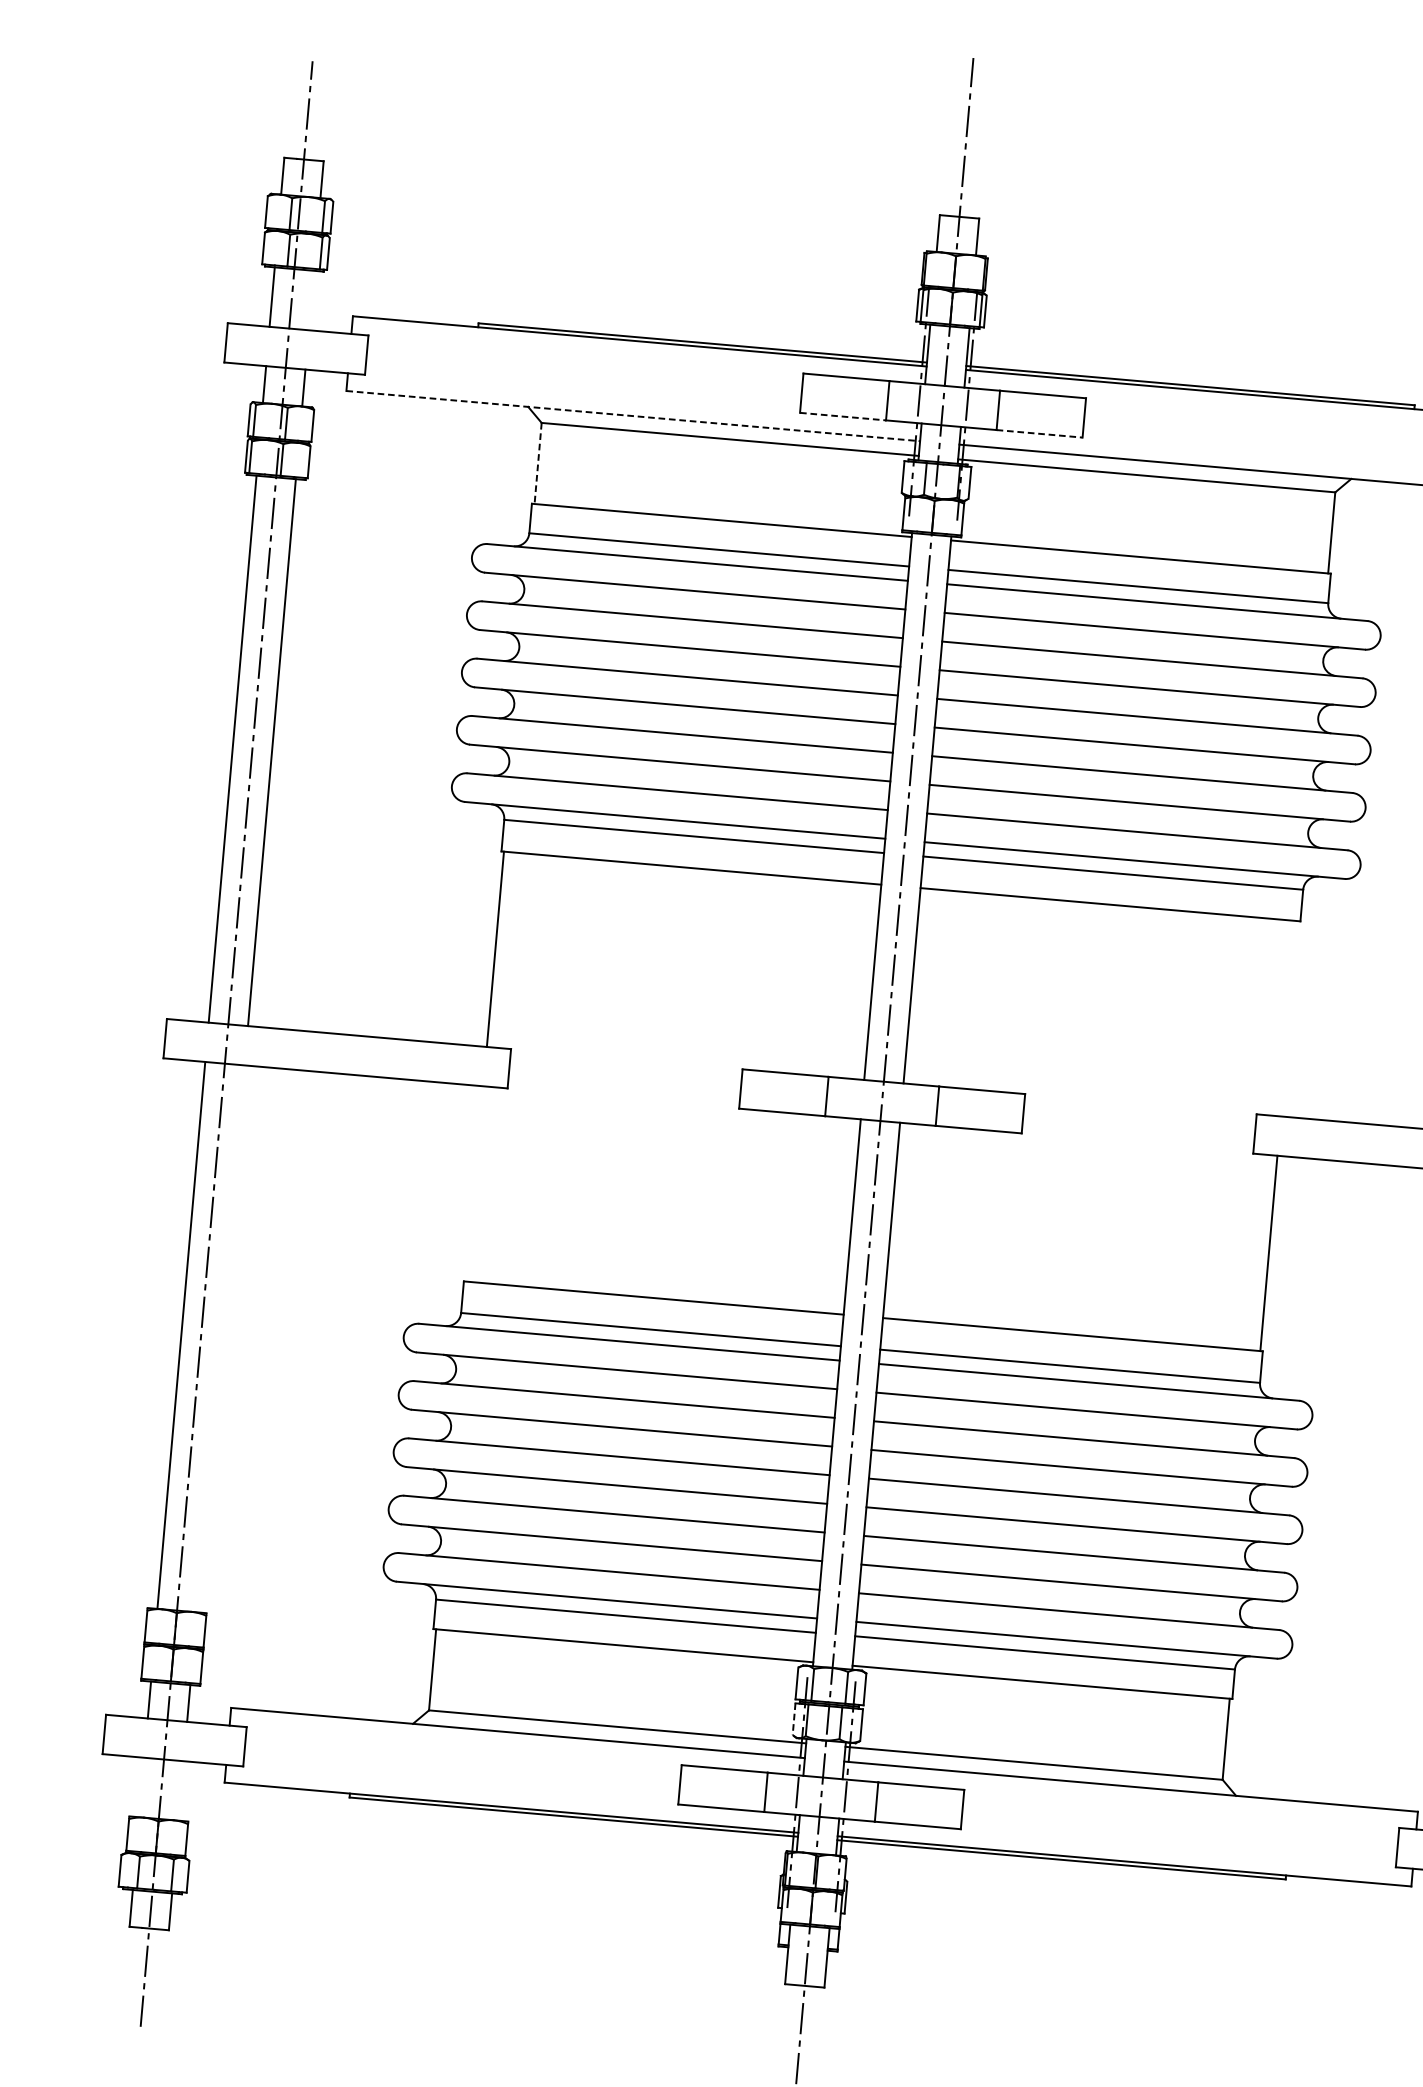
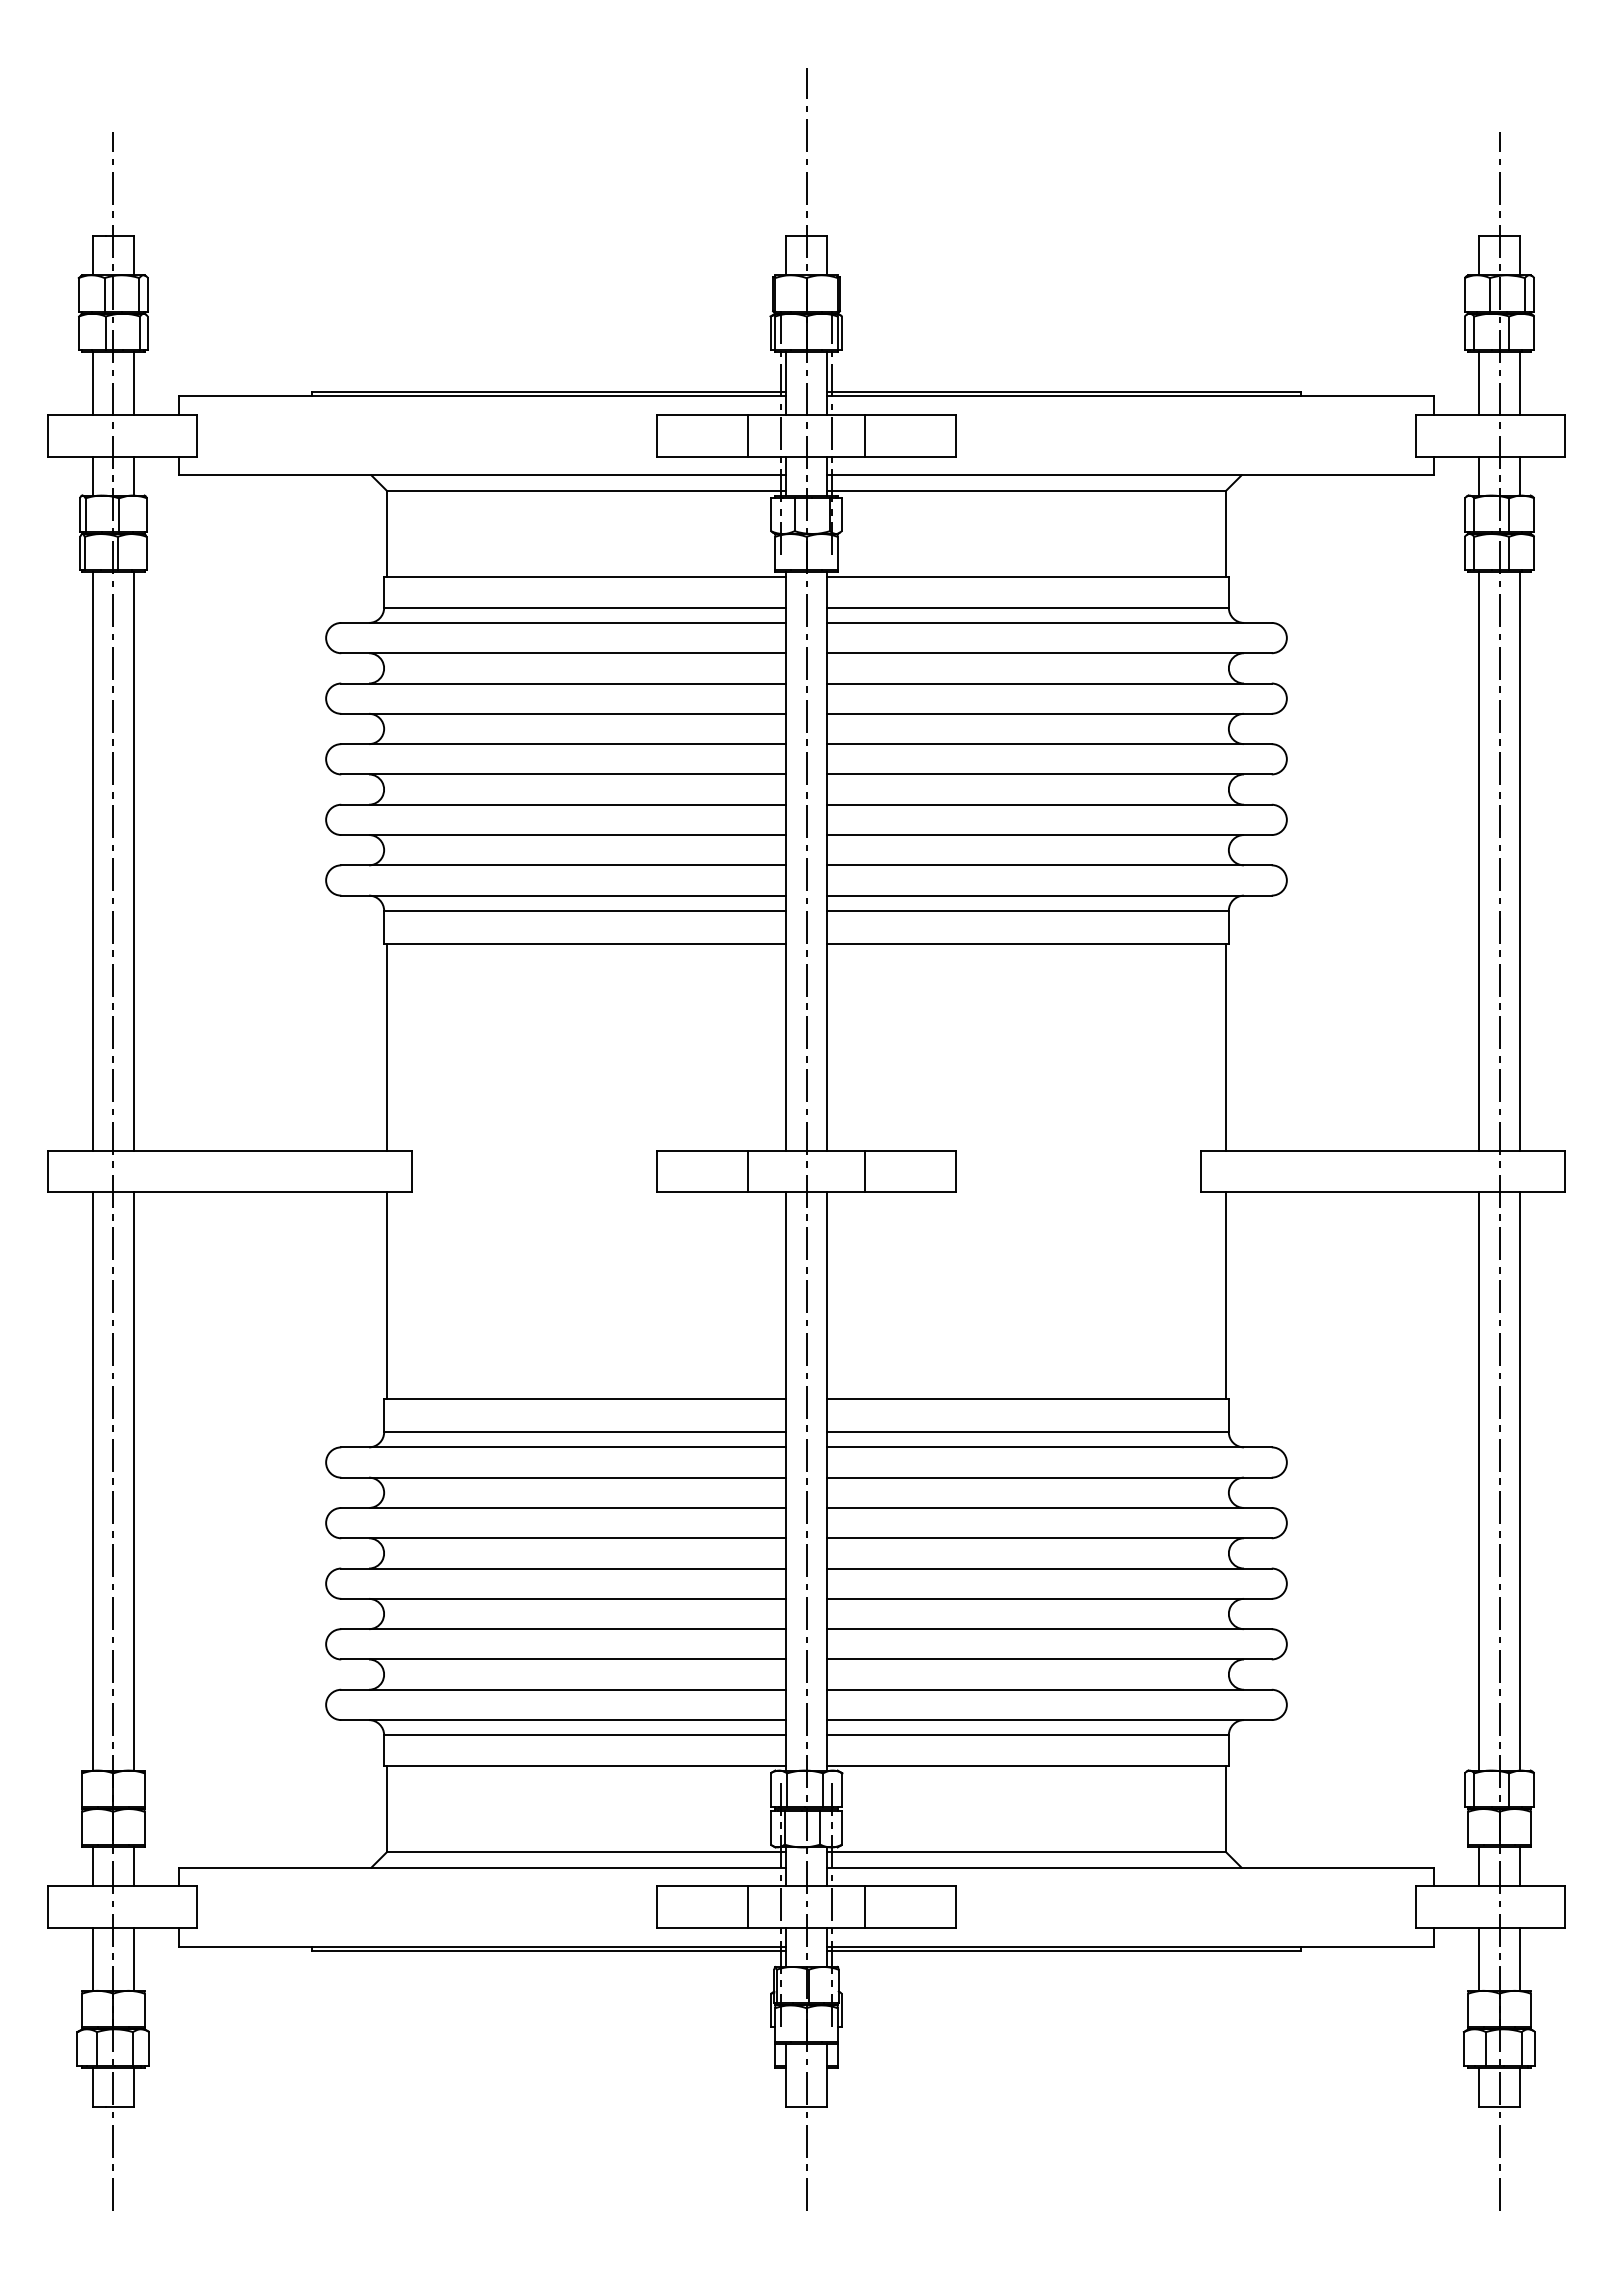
line: (311, 300) -> (134, 383), added
line: (633, 416) -> (482, 475), dashed -> solid
line: (843, 416) -> (703, 456), dashed -> solid
line: (1039, 433) -> (910, 456), dashed -> solid
line: (537, 463) -> (386, 533), dashed -> solid
line: (1289, 1018) -> (1226, 1047), added
line: (474, 1183) -> (386, 1295), added
line: (220, 1338) -> (134, 1481), added
line: (793, 1718) -> (770, 1827), dashed -> solid
line: (141, 1787) -> (92, 1959), added
line: (181, 1791) -> (134, 1959), added

